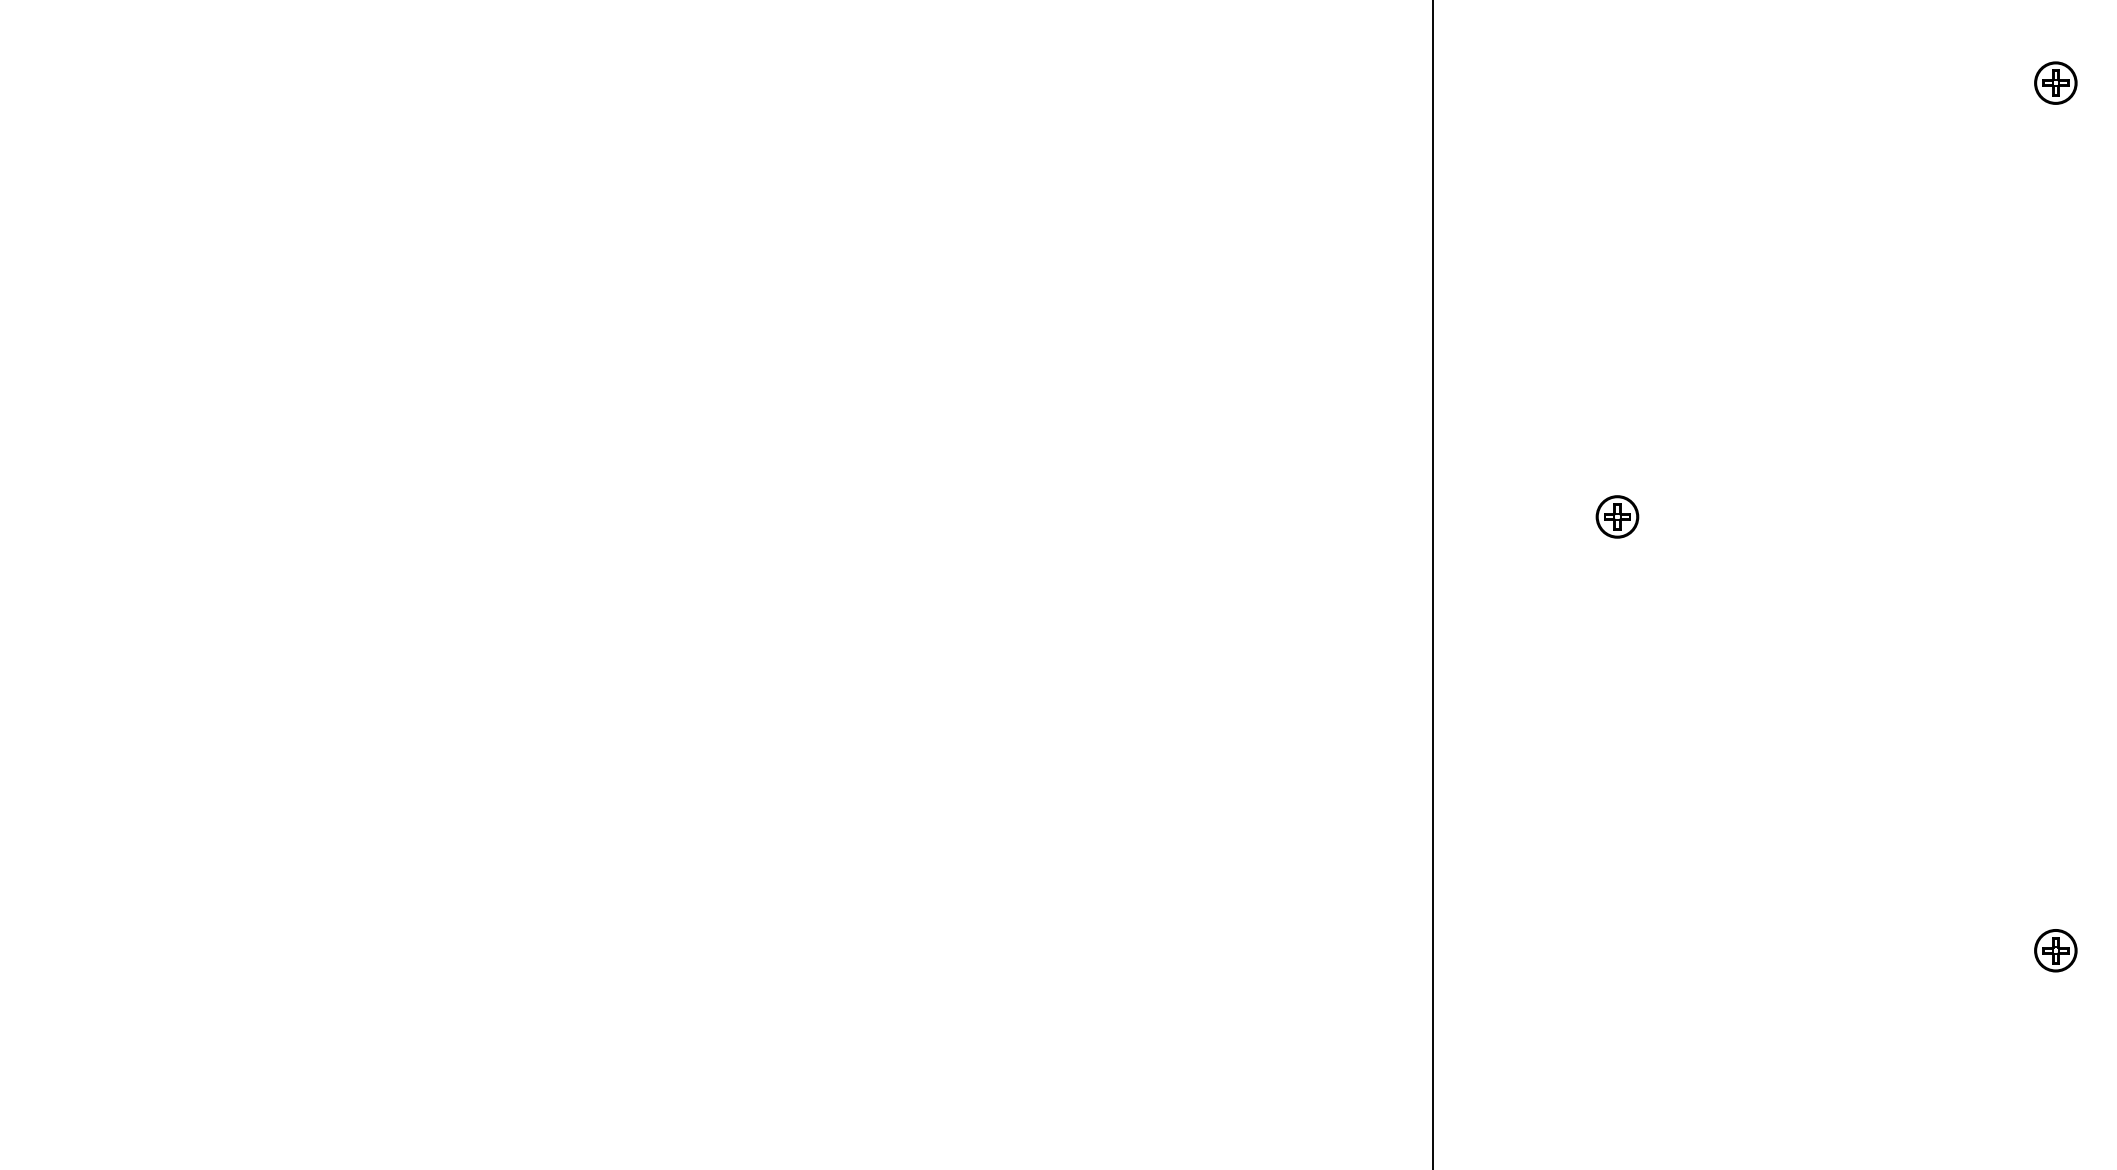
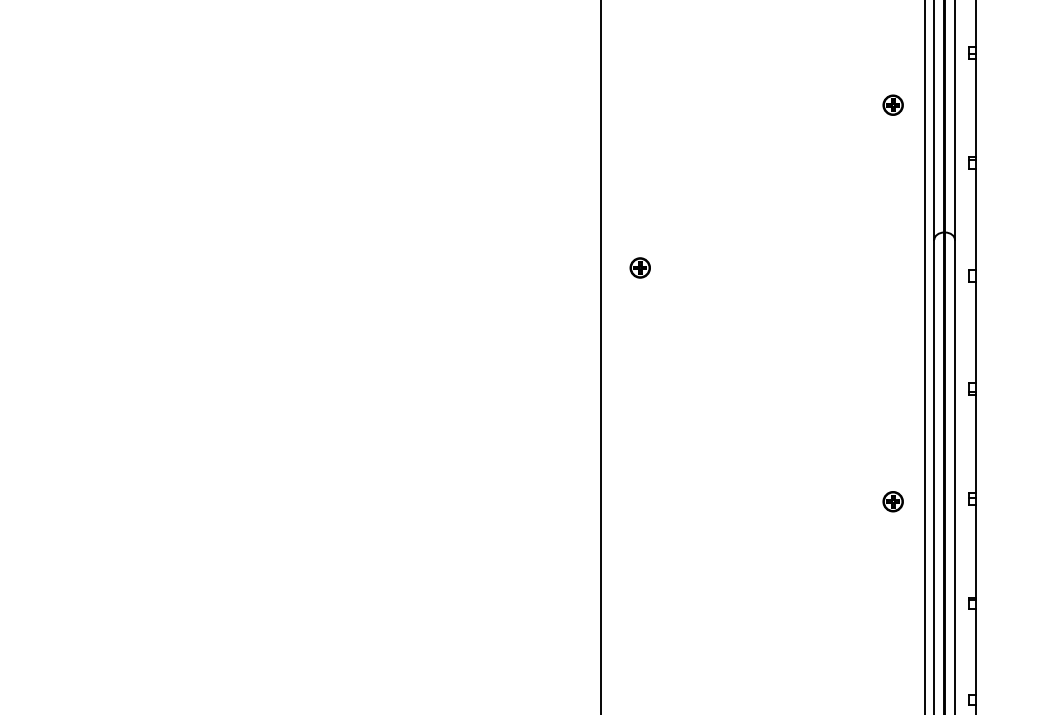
part: (2054, 81) -> (892, 104), moved
part: (1615, 515) -> (639, 267), moved
part: (2054, 950) -> (892, 501), moved

